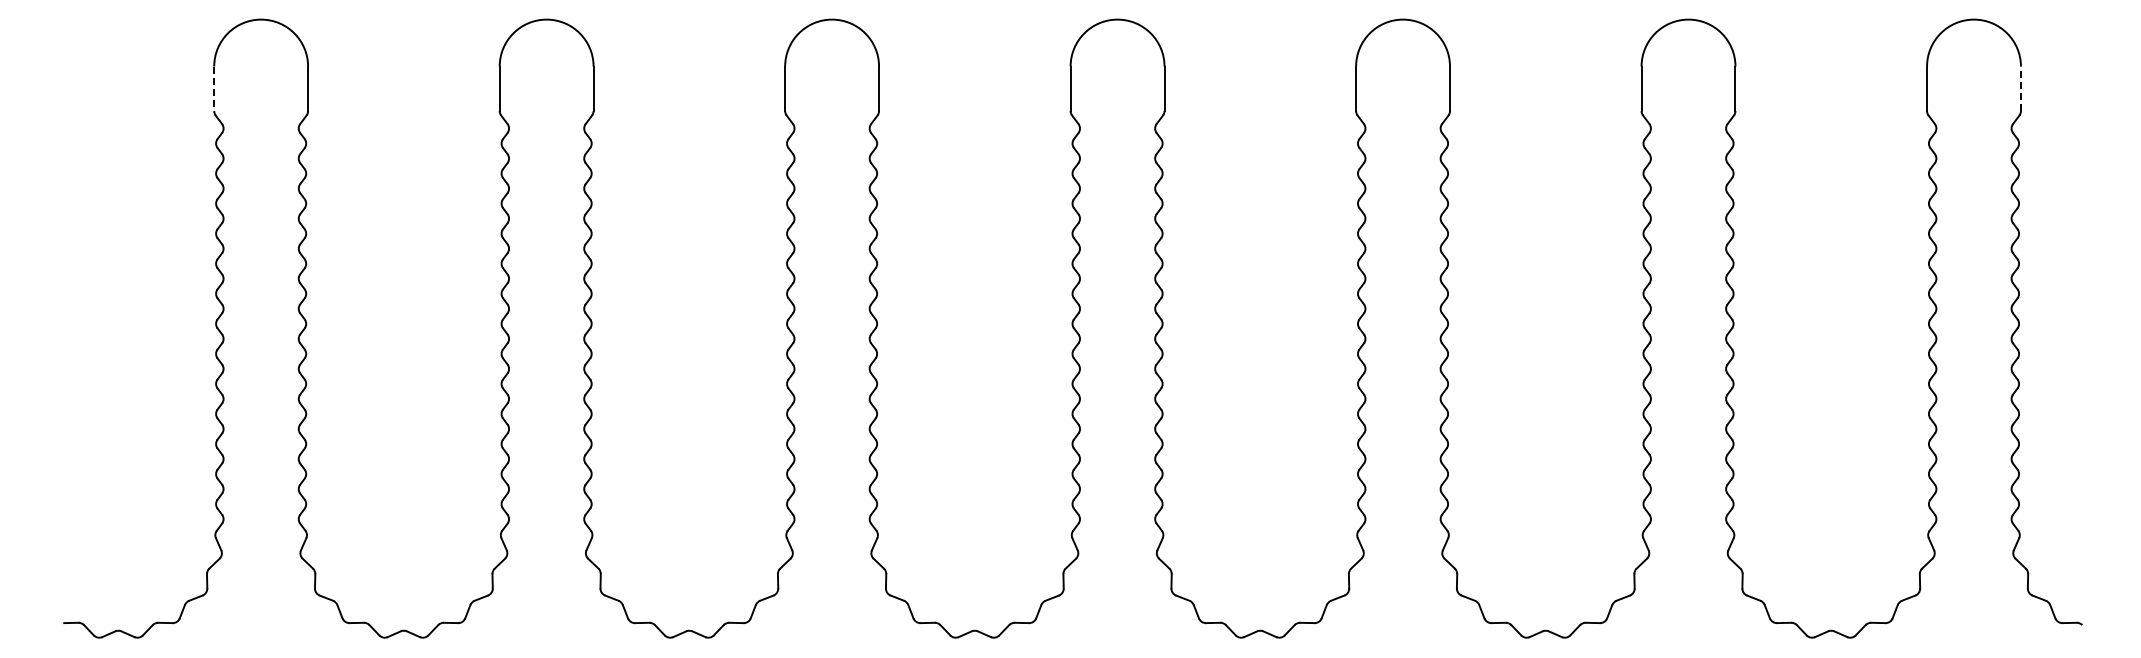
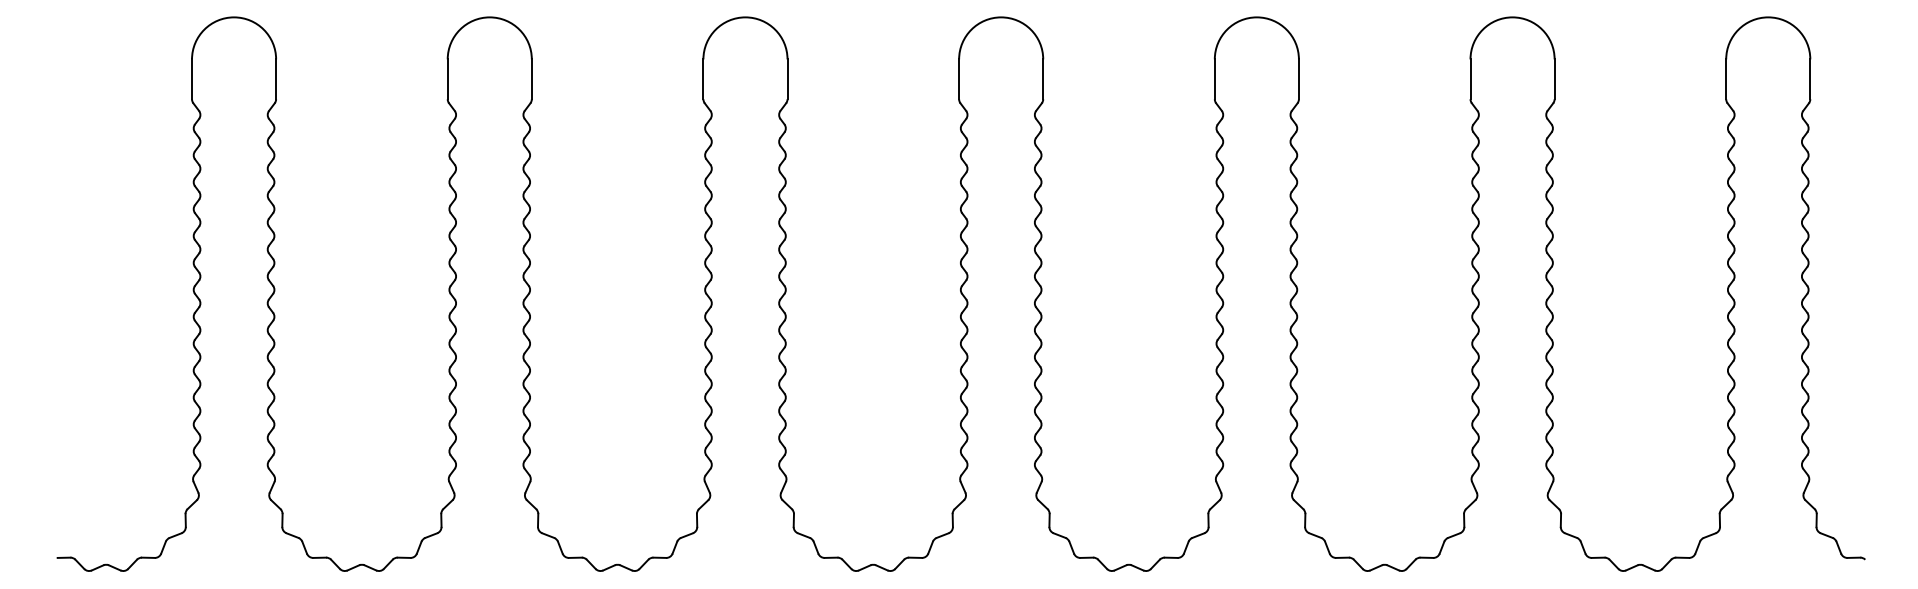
line: (2020, 88) -> (1809, 79), dashed -> solid
line: (214, 89) -> (192, 79), dashed -> solid

